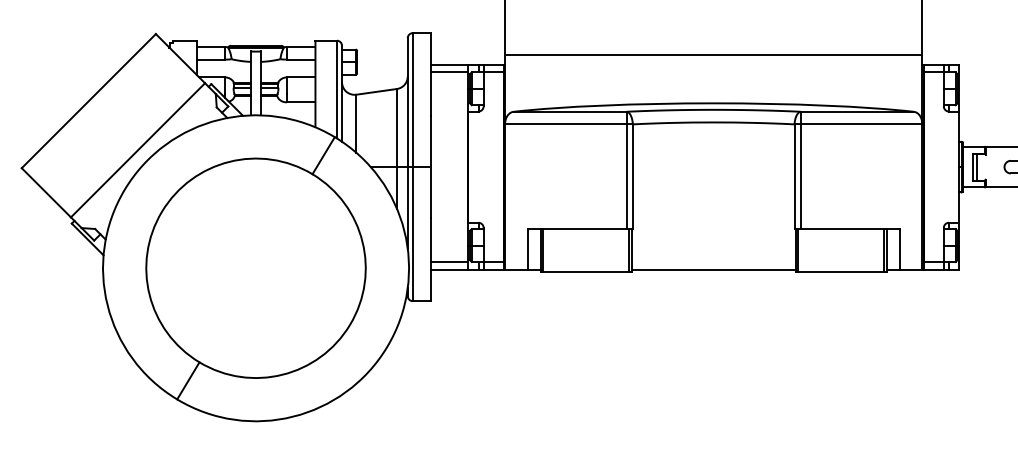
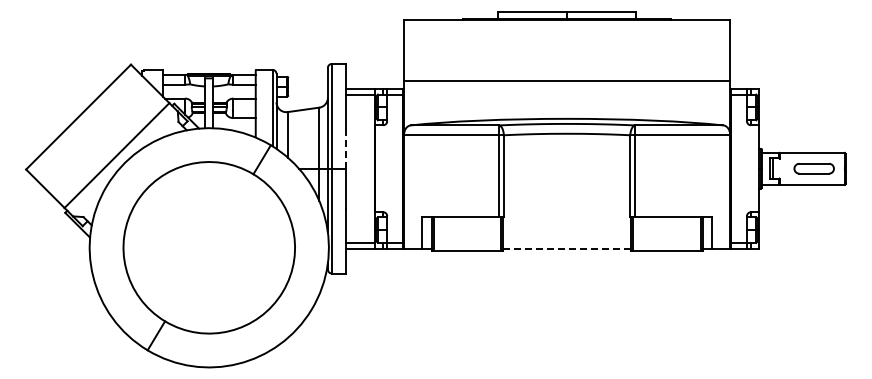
line: (430, 141) -> (345, 148), solid -> dashed
line: (712, 269) -> (566, 248), solid -> dashed

